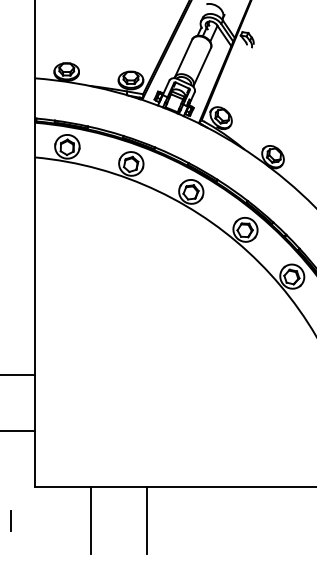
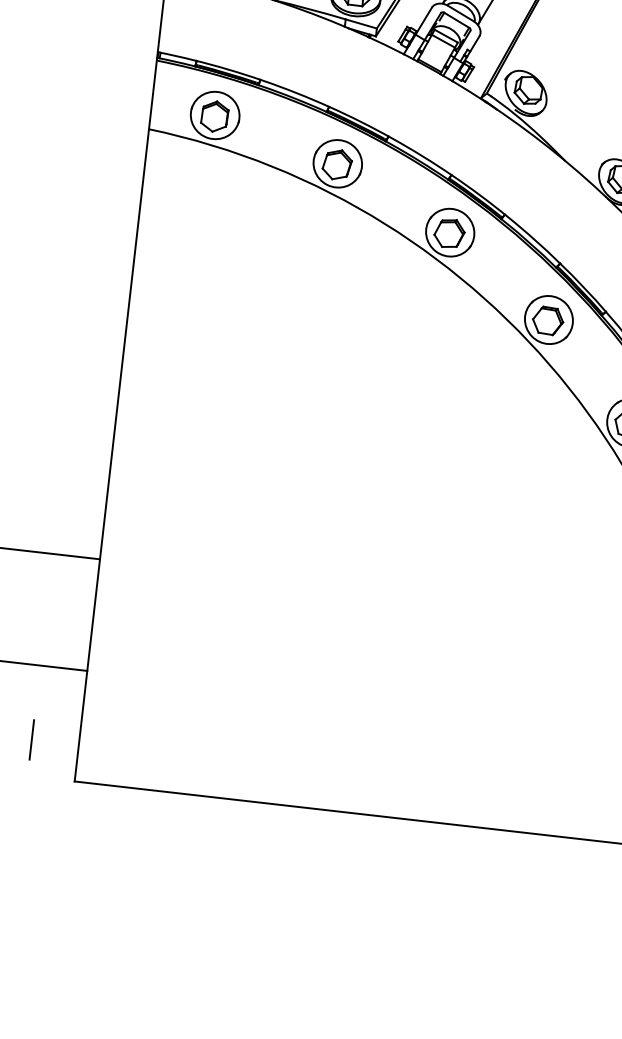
line: (10, 520) -> (30, 739), moved
line: (91, 520) -> (178, 860), removed
line: (147, 520) -> (289, 873), removed

